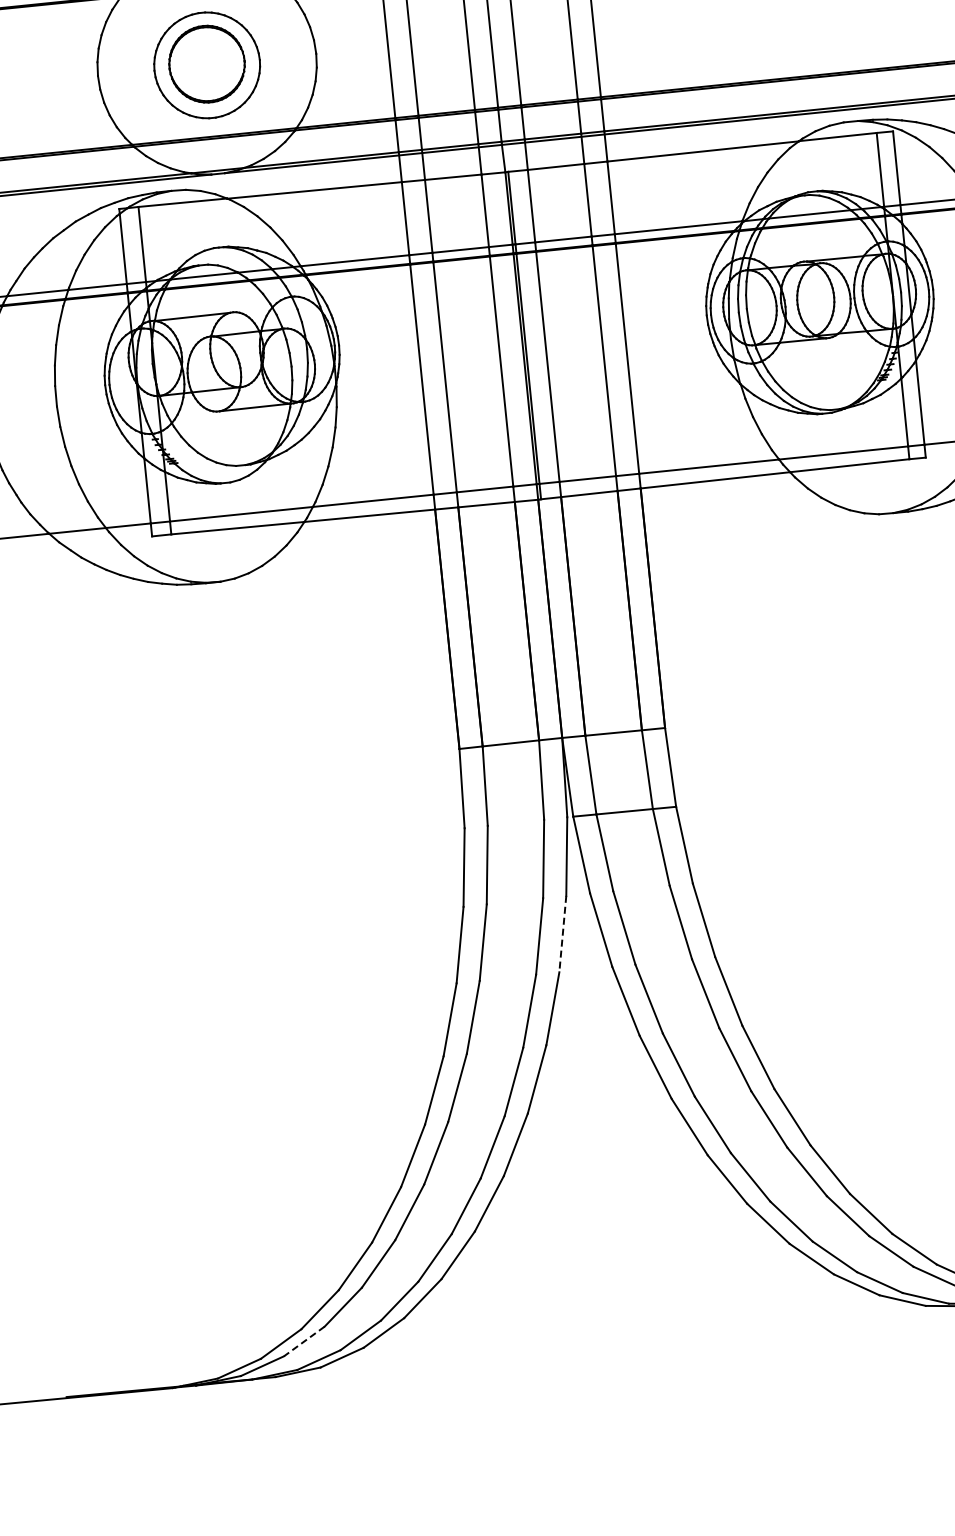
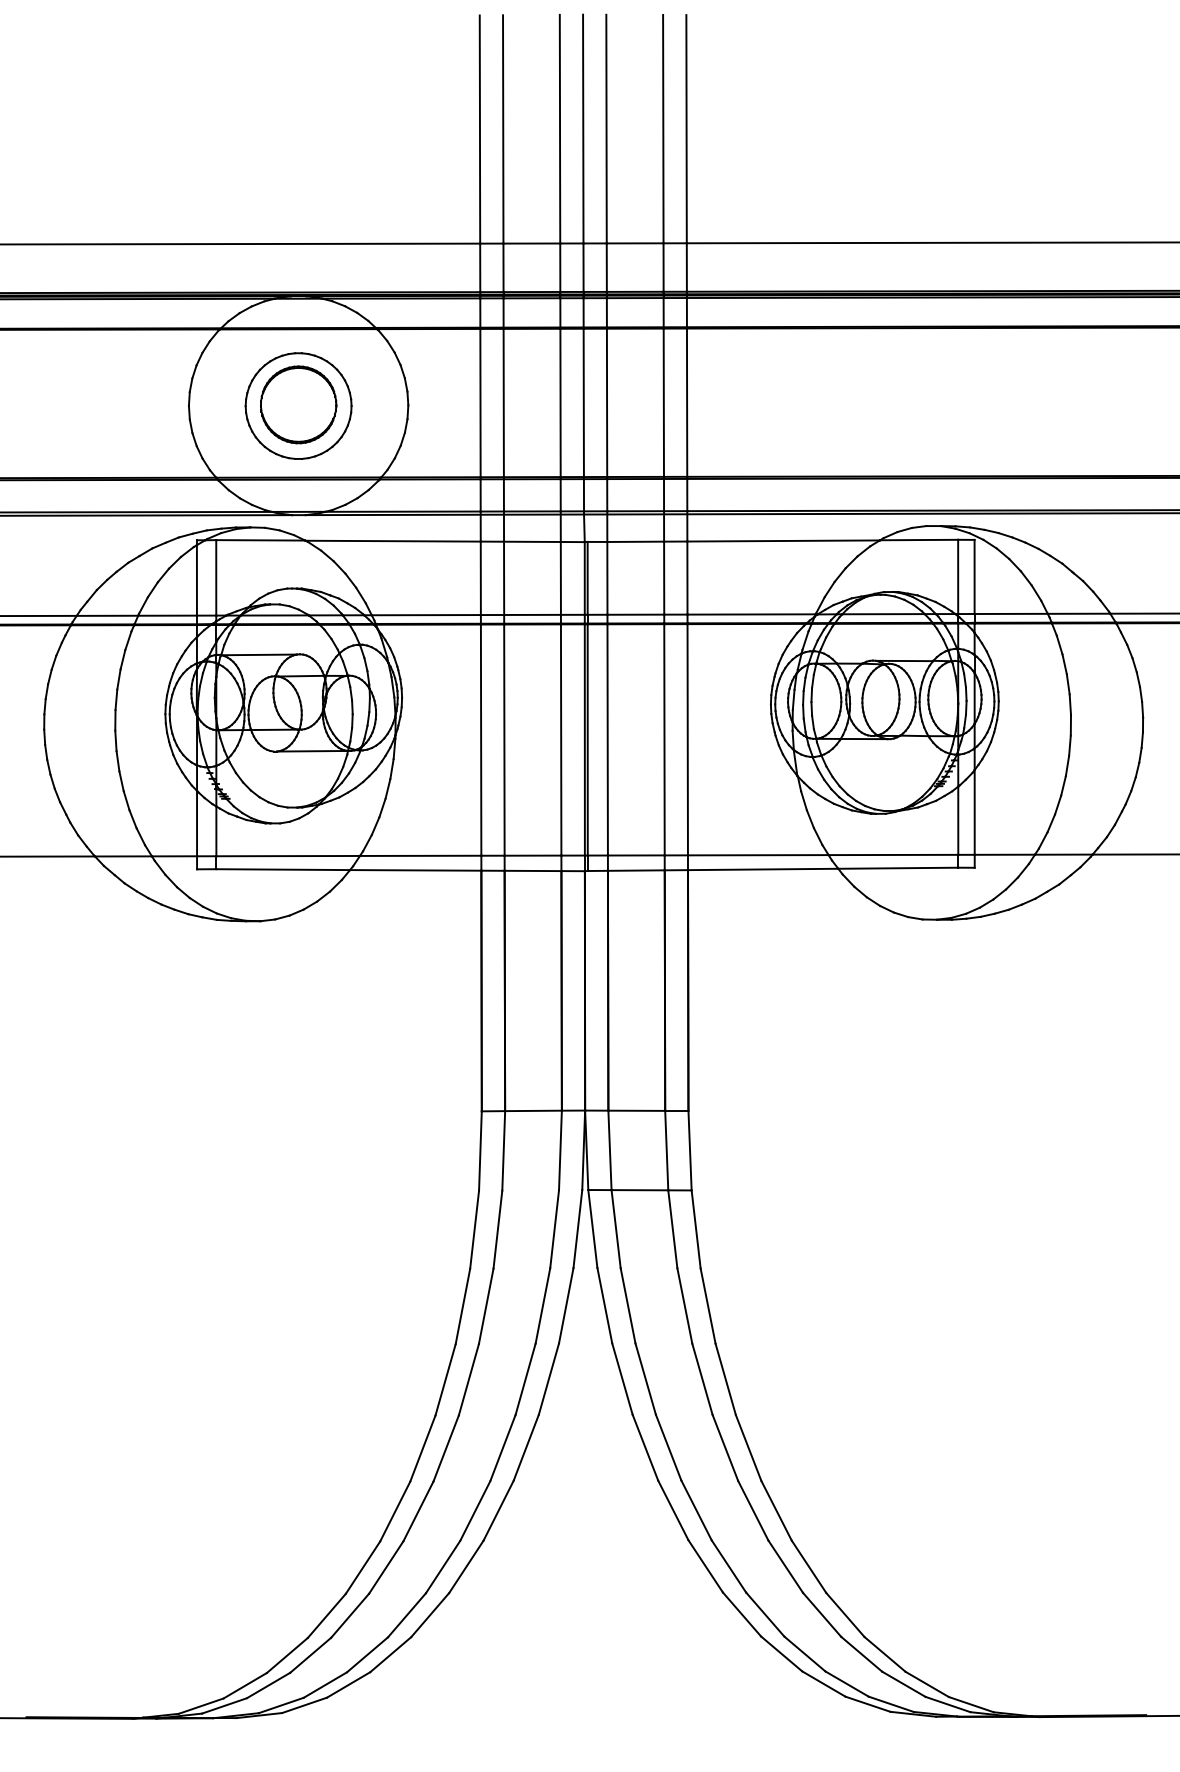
line: (563, 934) -> (566, 1306), dashed -> solid
line: (304, 1341) -> (268, 1685), dashed -> solid

